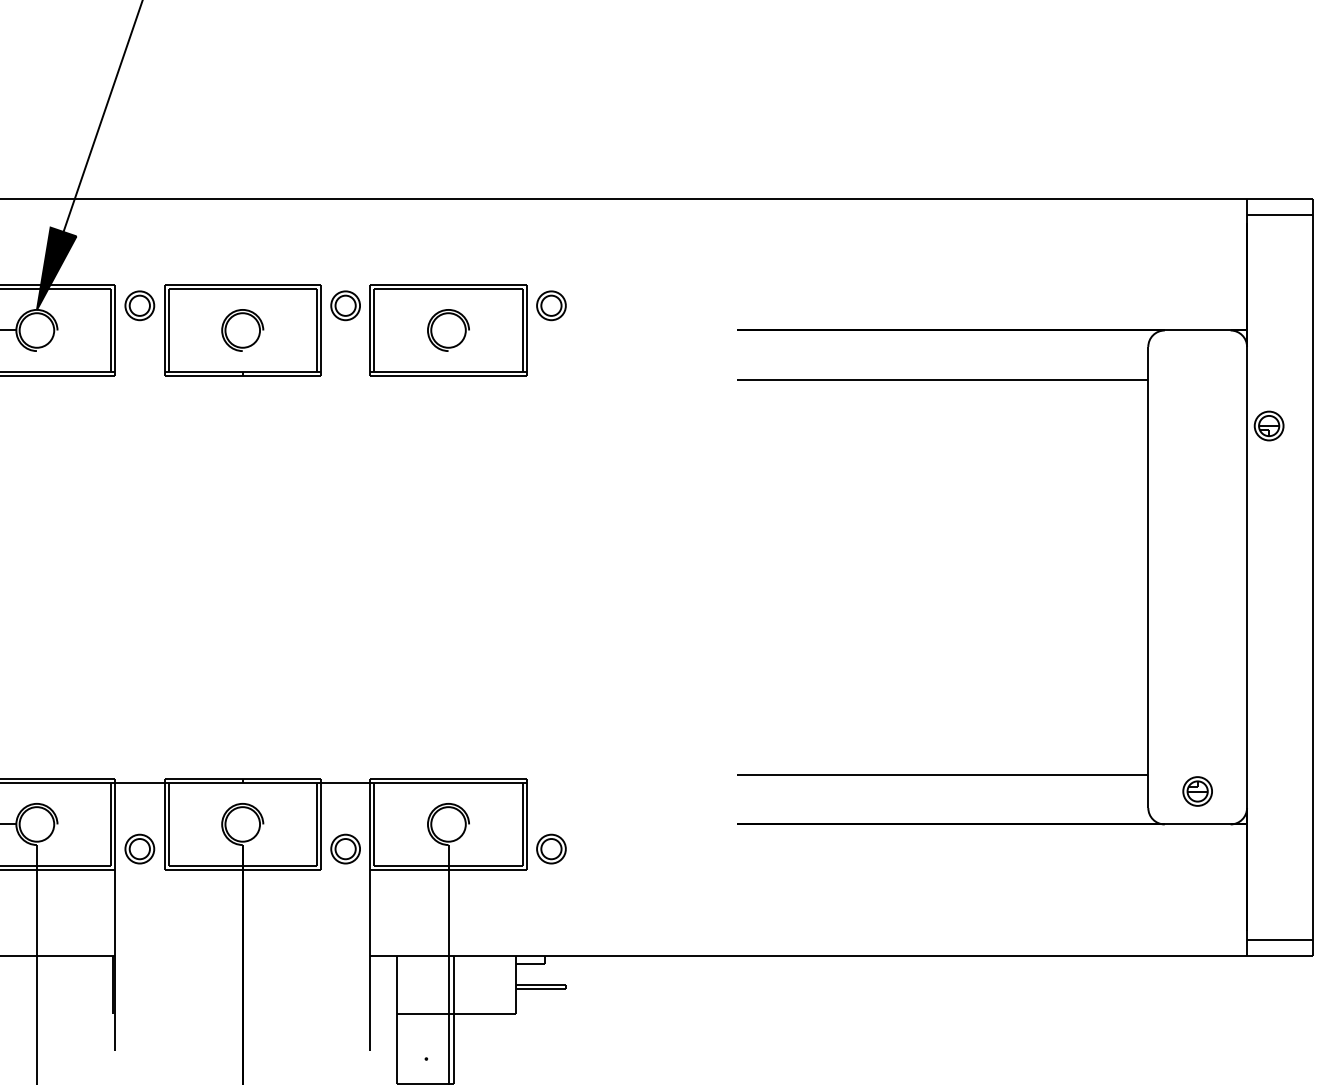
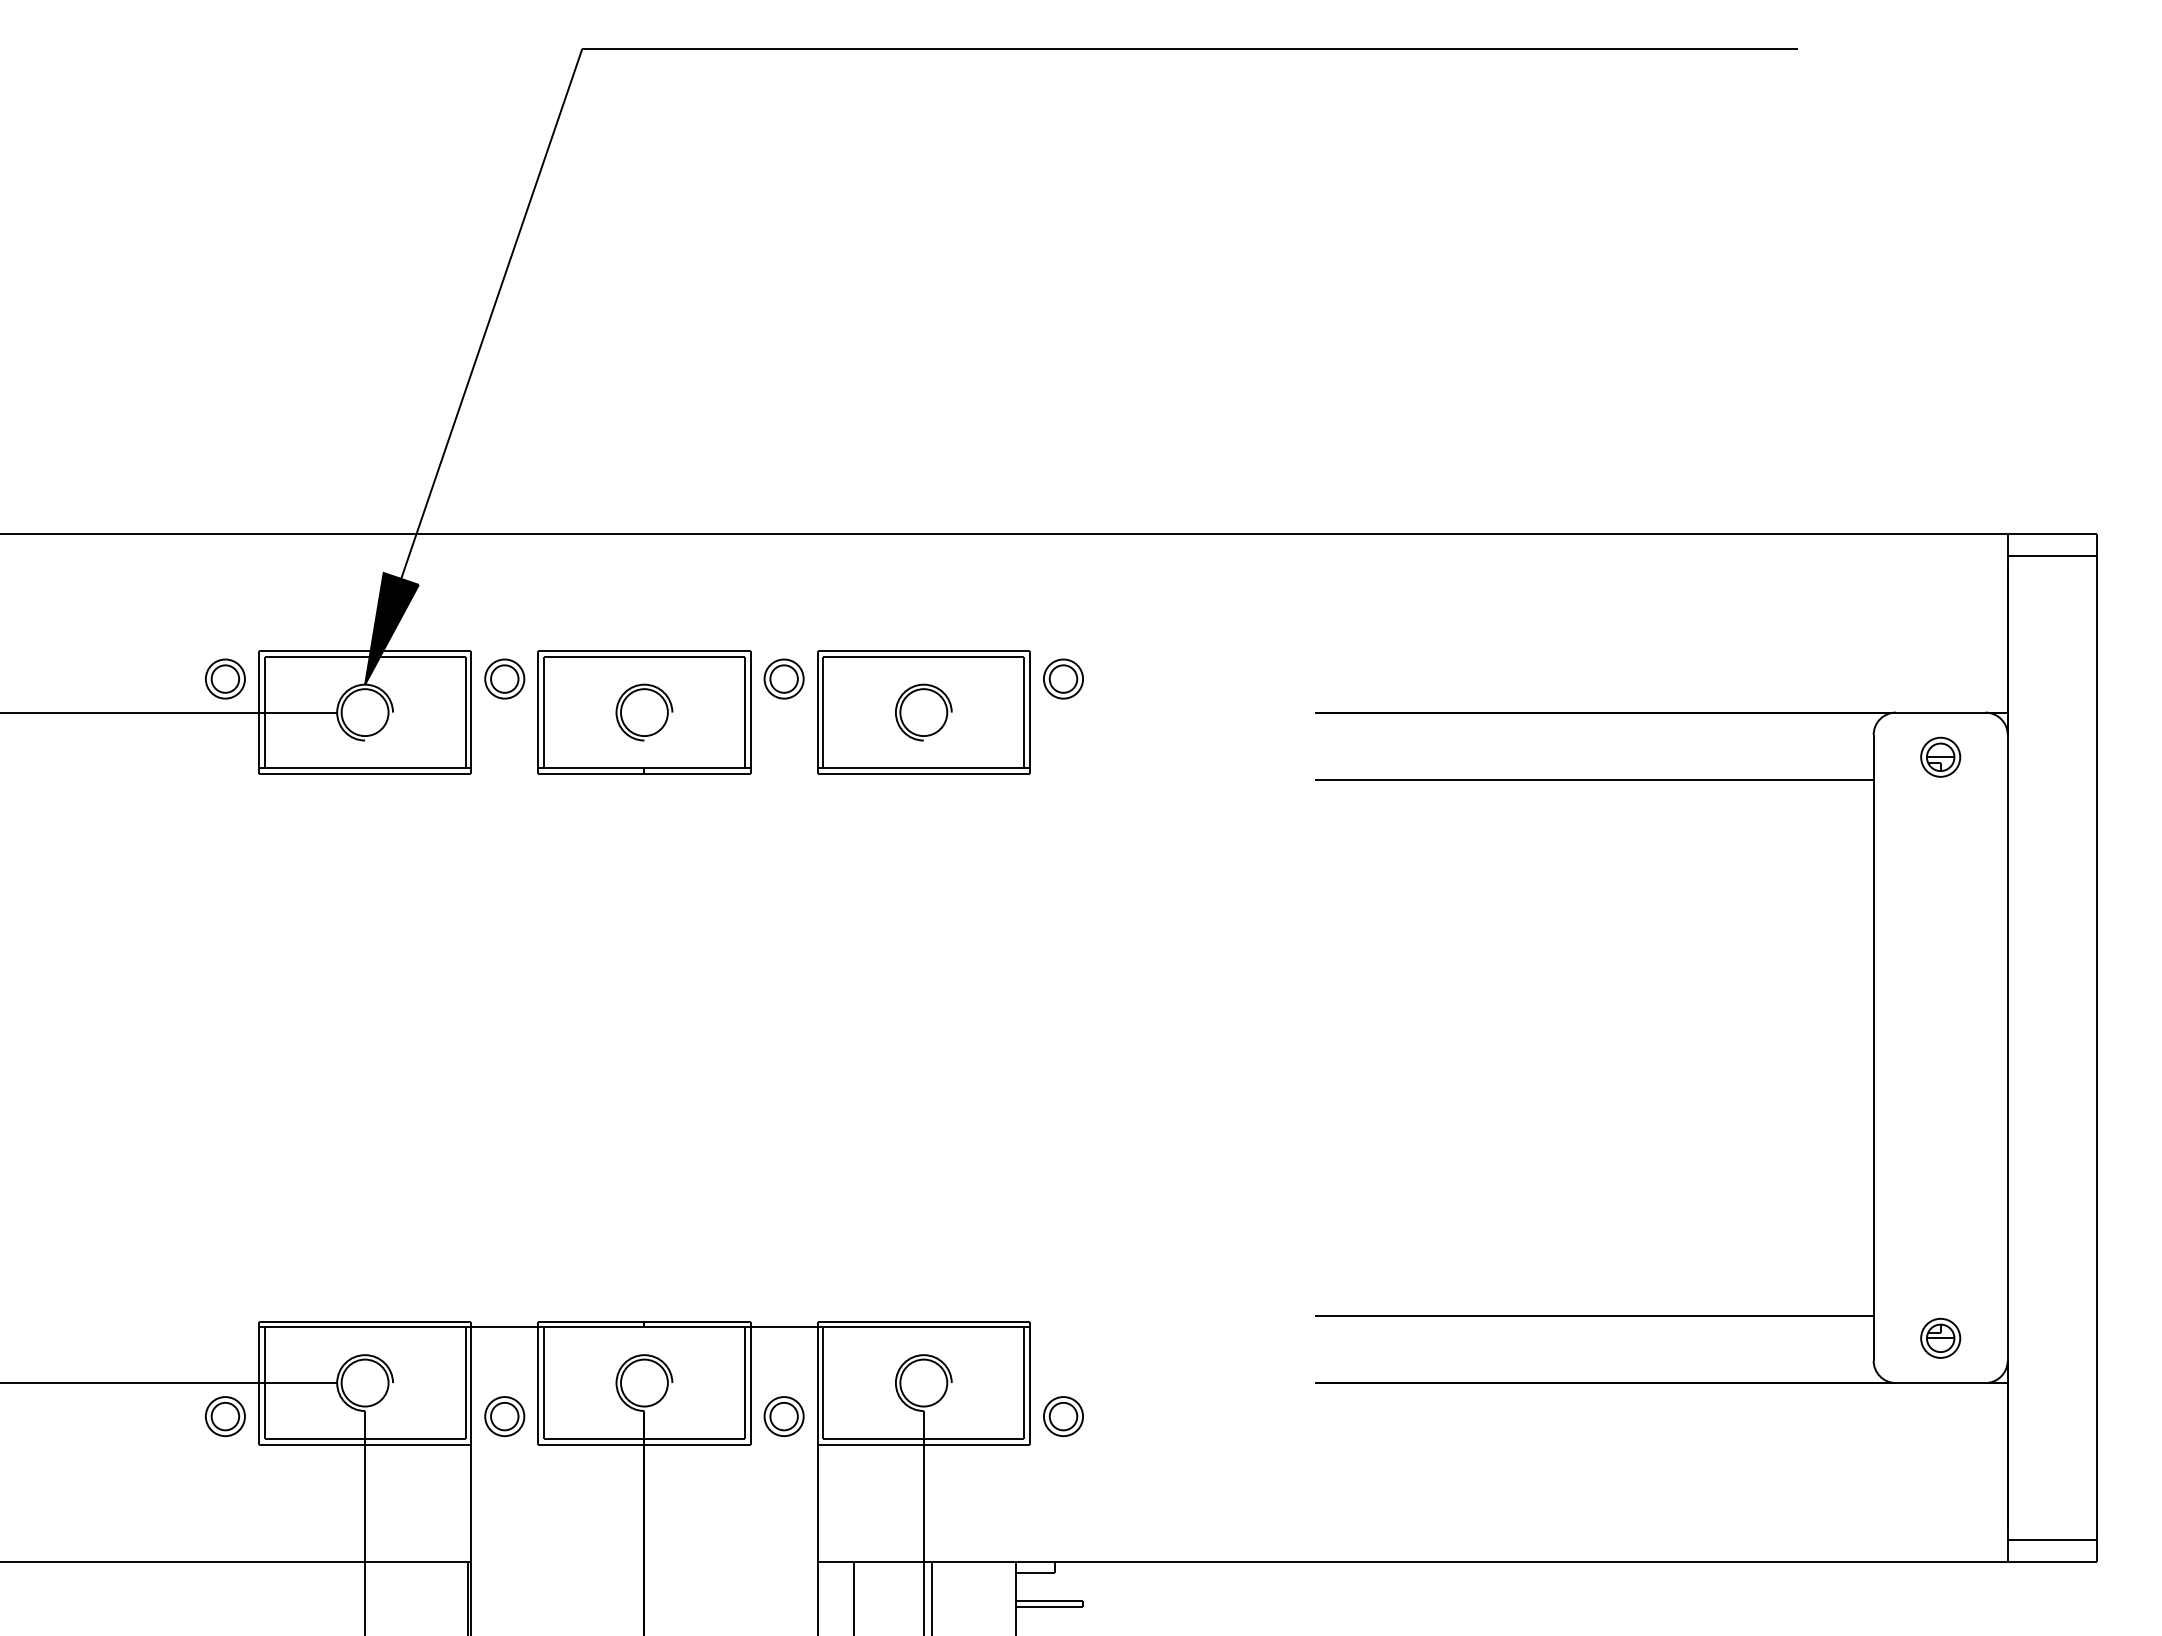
part: (1269, 425) -> (1940, 756), moved

